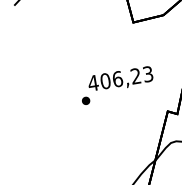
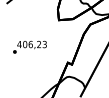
text: (115, 83) -> (29, 46), moved

